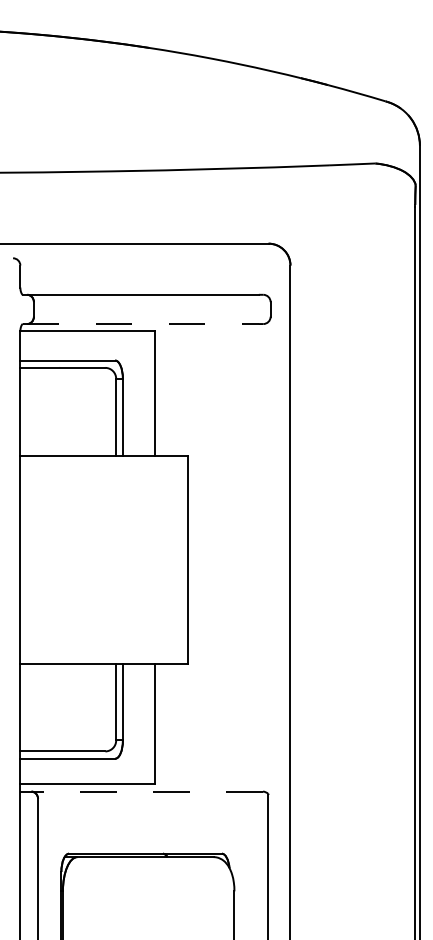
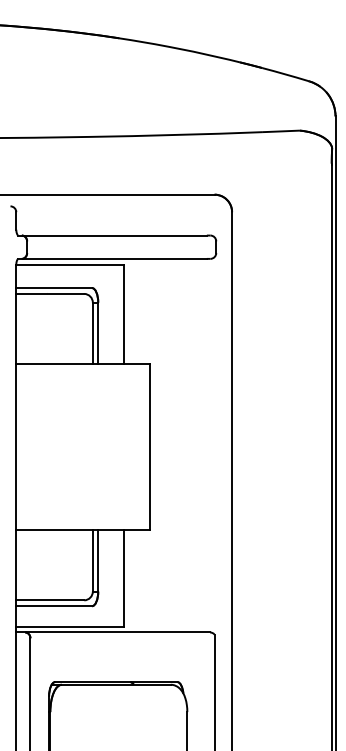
line: (141, 324) -> (113, 259), dashed -> solid
line: (141, 791) -> (113, 632), dashed -> solid

